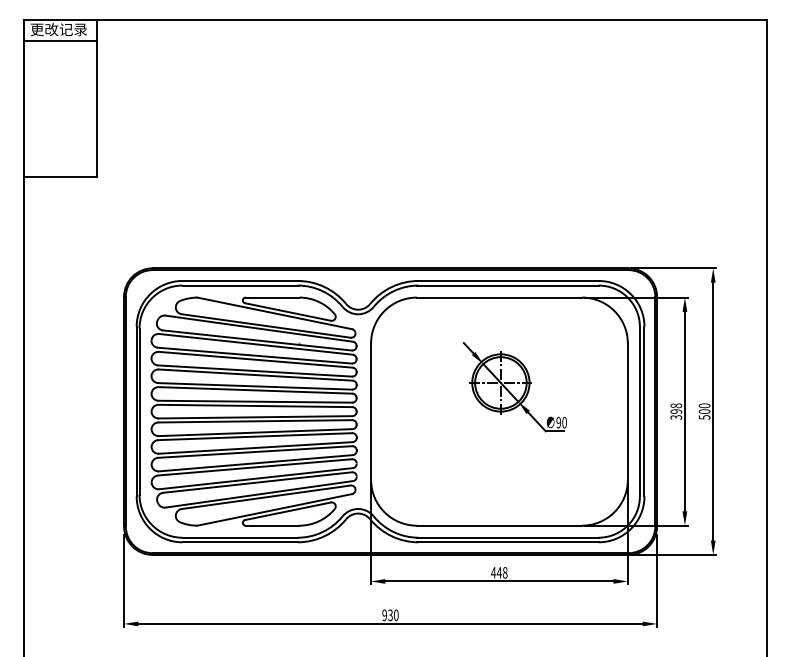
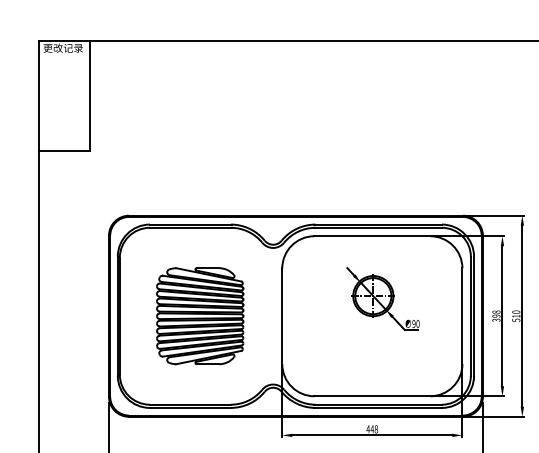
line: (59, 41) -> (63, 56), removed
part: (253, 411) -> (199, 316), size x0.6
text: (704, 411) -> (516, 316), 500 -> 510

